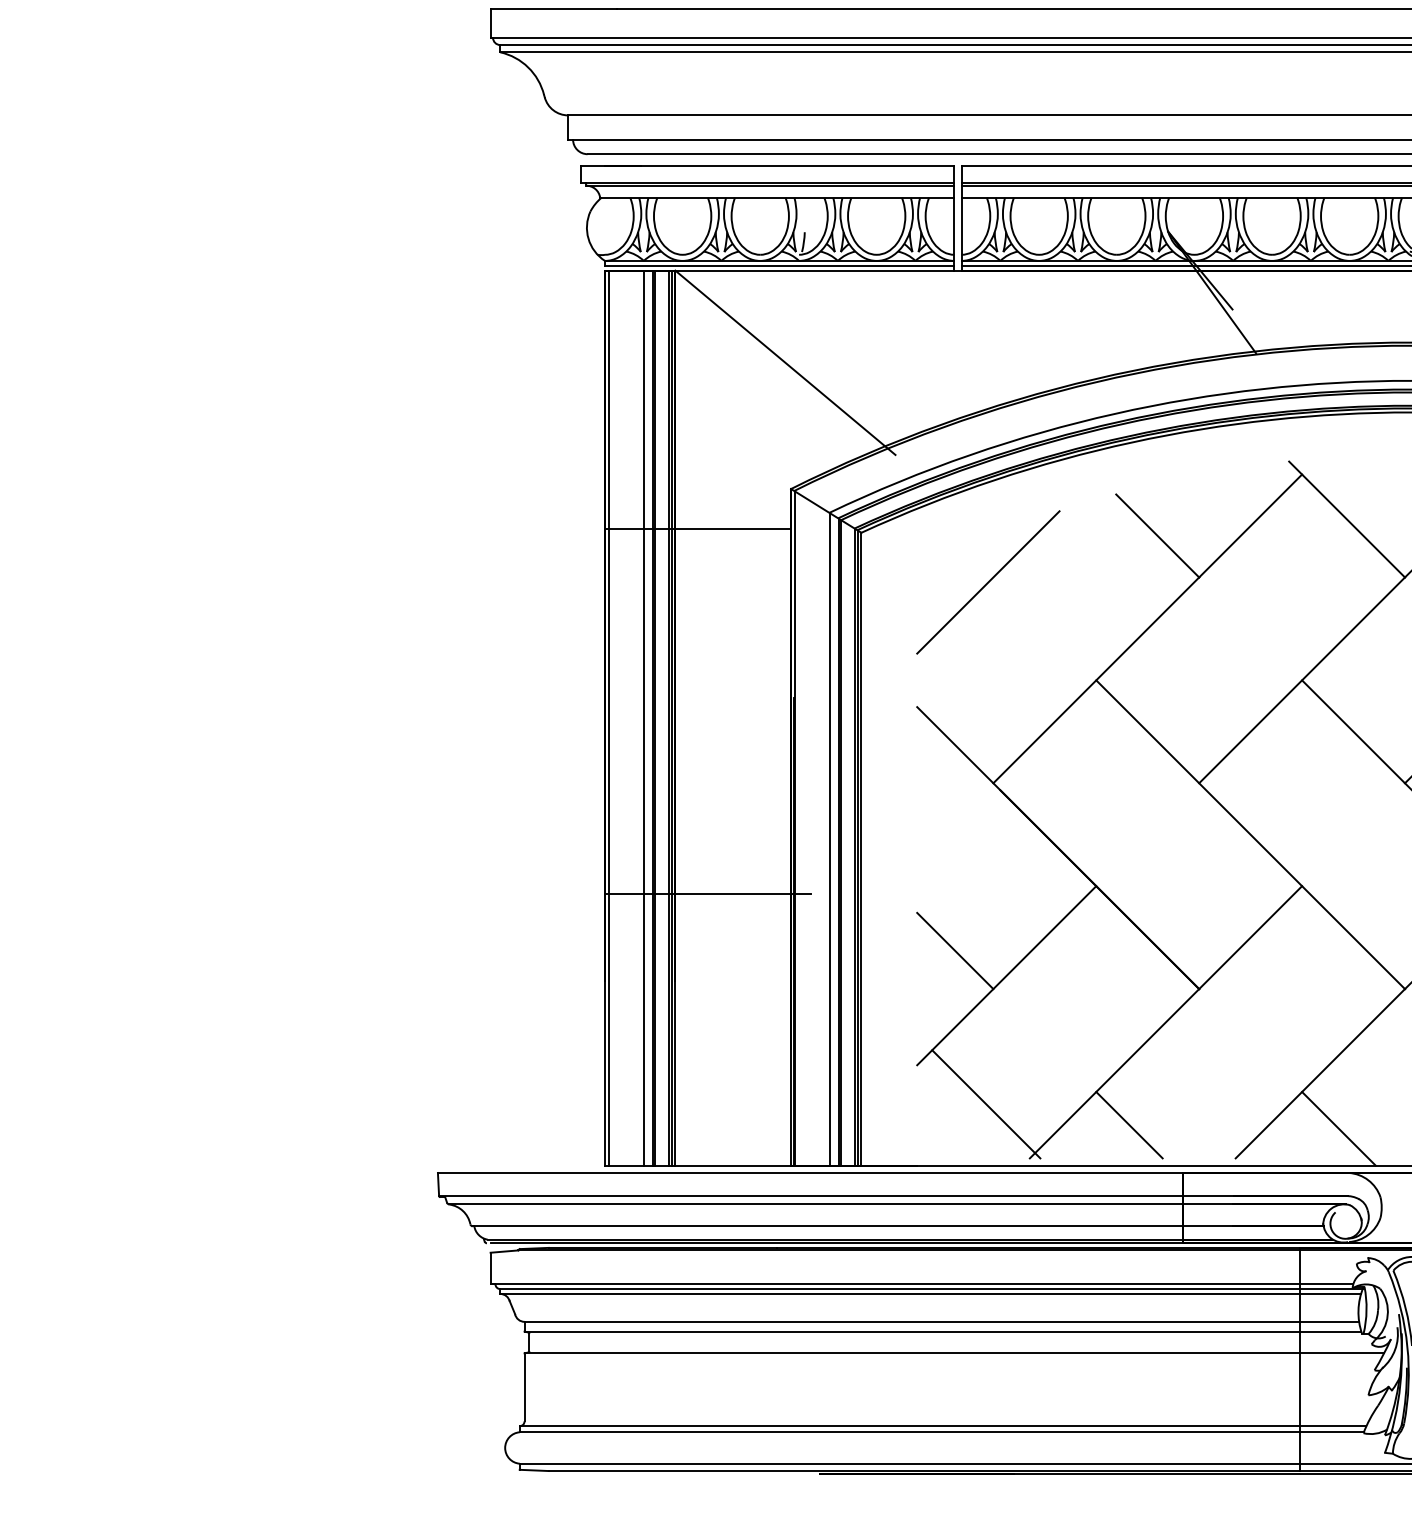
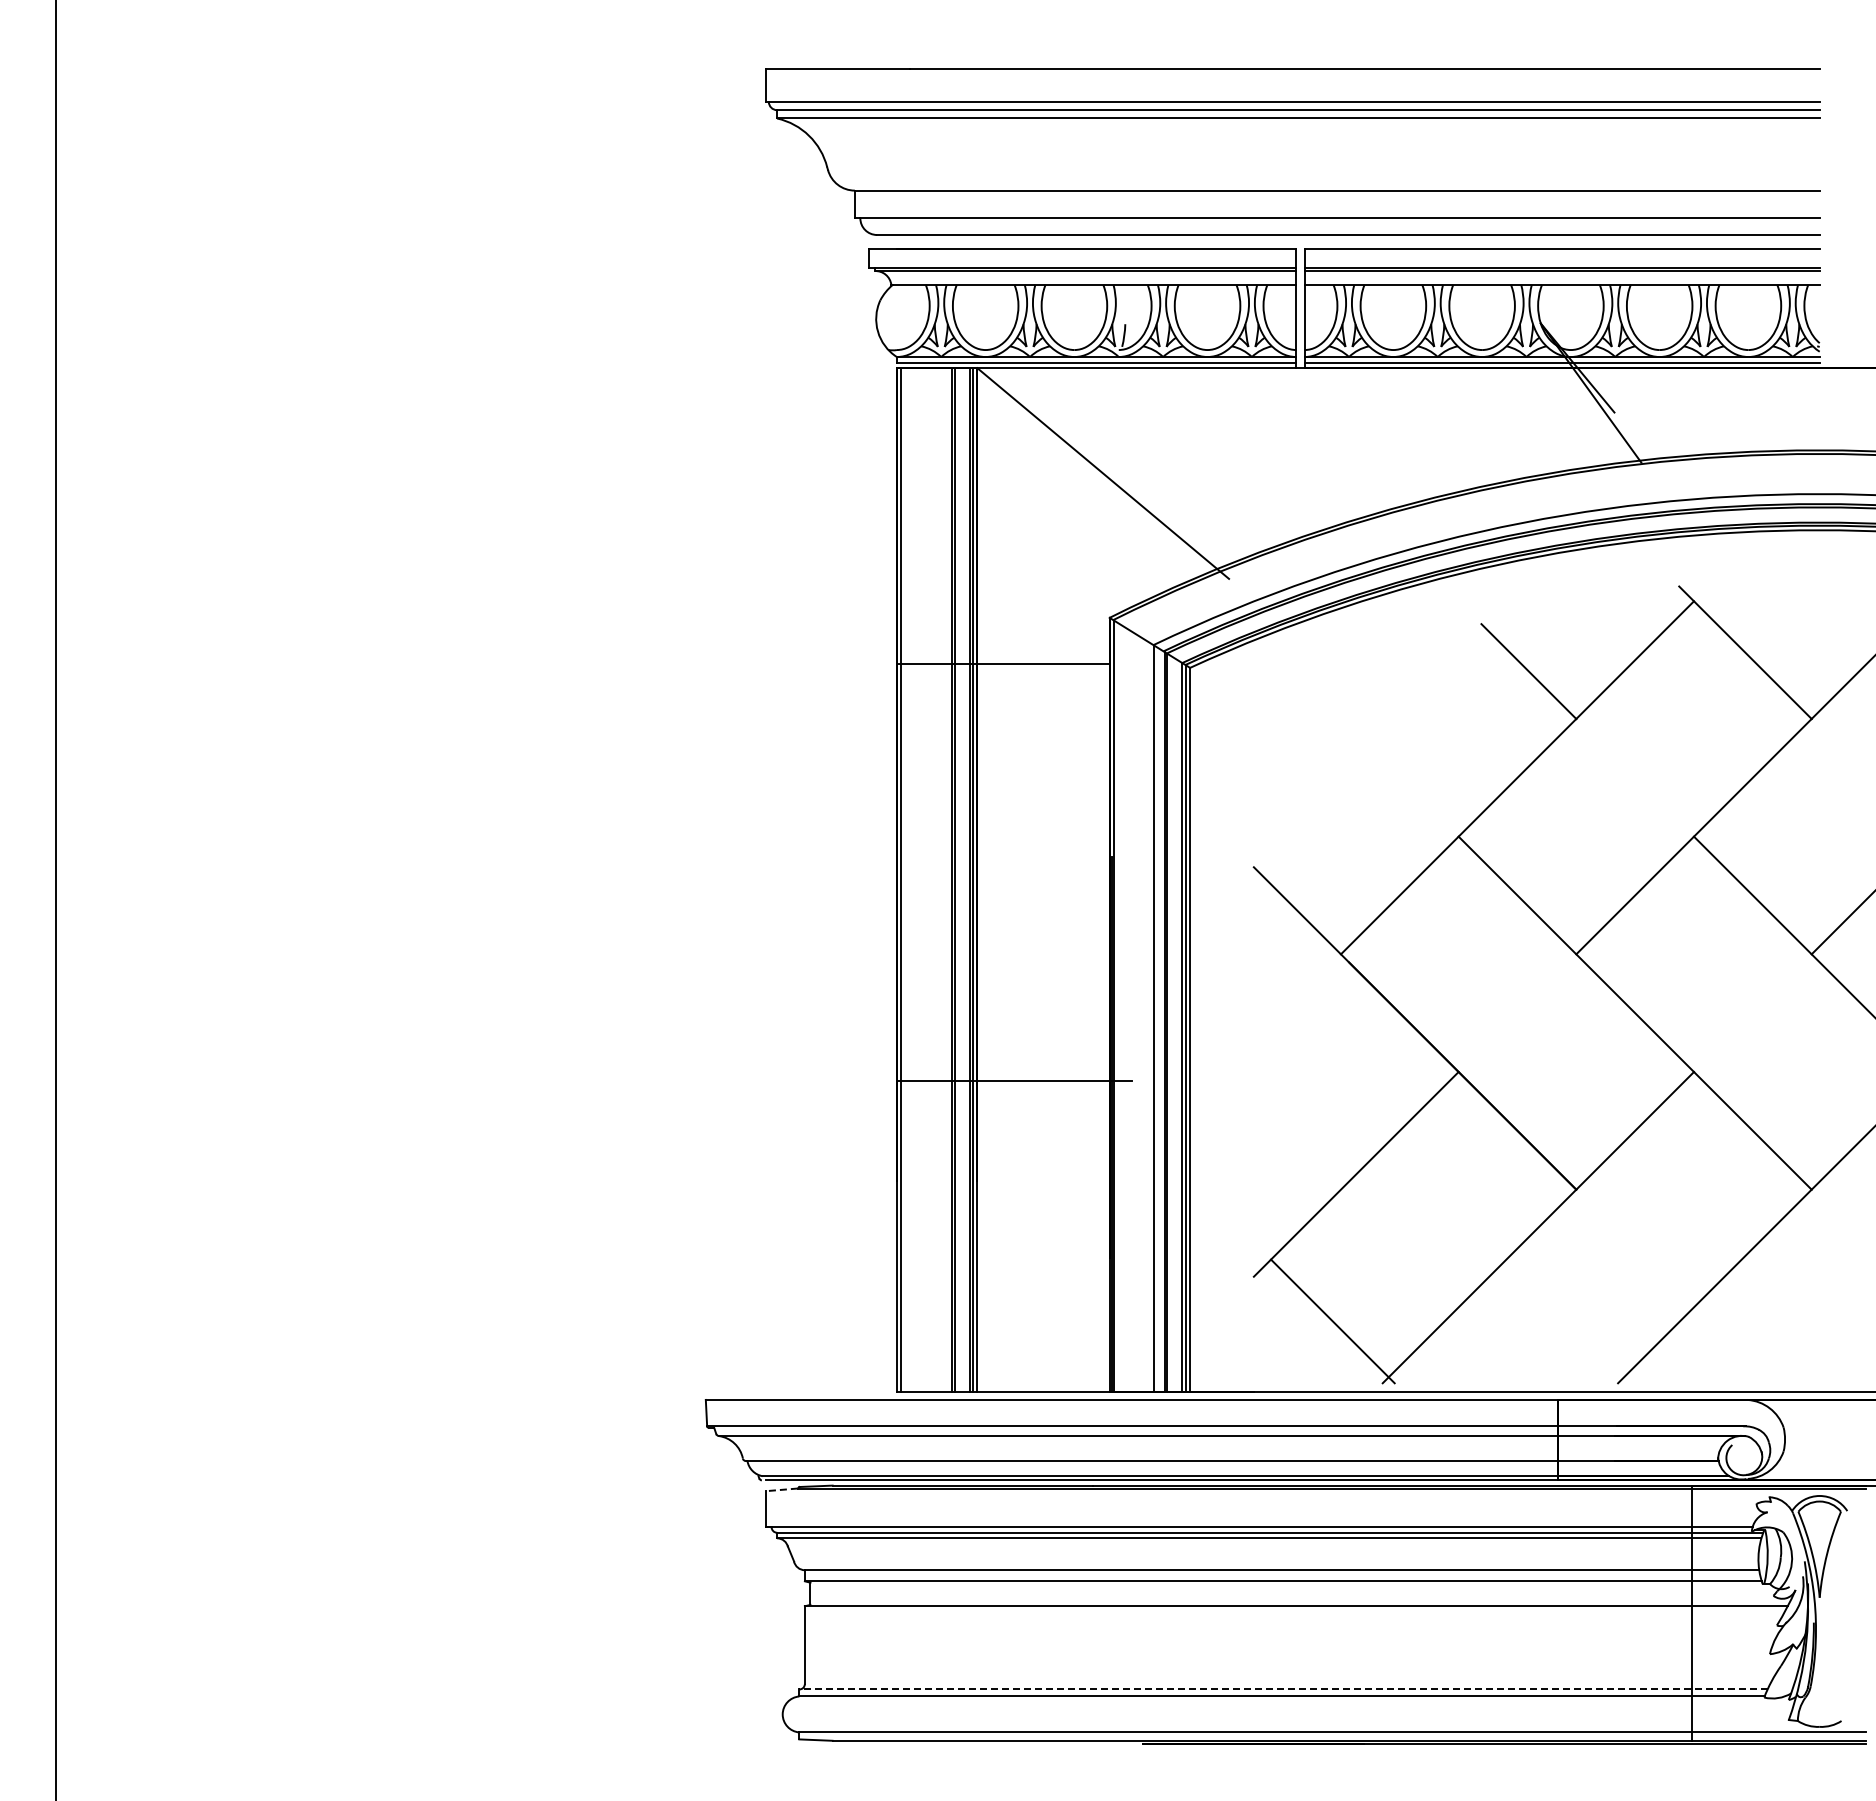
line: (987, 582) -> (1334, 724), removed
line: (644, 717) -> (941, 879), removed
line: (954, 950) -> (1296, 1145), removed
line: (1129, 1125) -> (1496, 1345), removed
line: (1339, 1128) -> (1736, 1349), removed
line: (504, 1251) -> (781, 1489), solid -> dashed
line: (942, 1426) -> (1282, 1689), solid -> dashed

